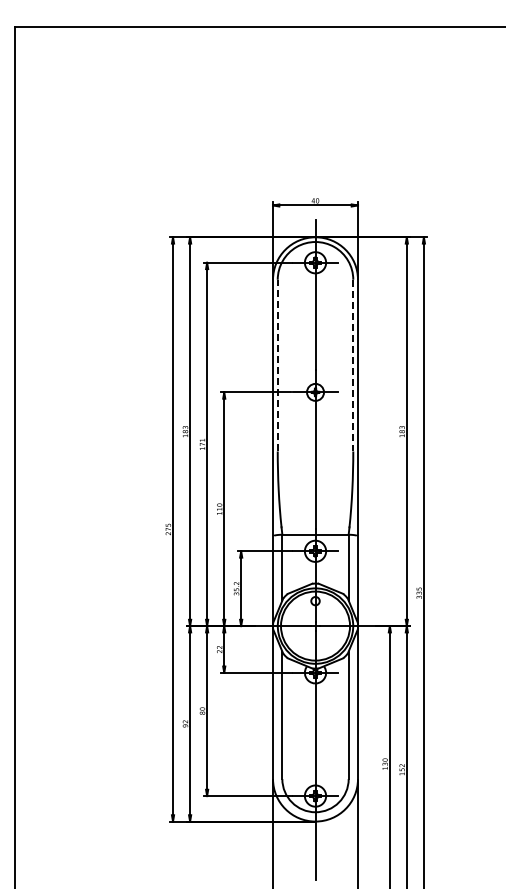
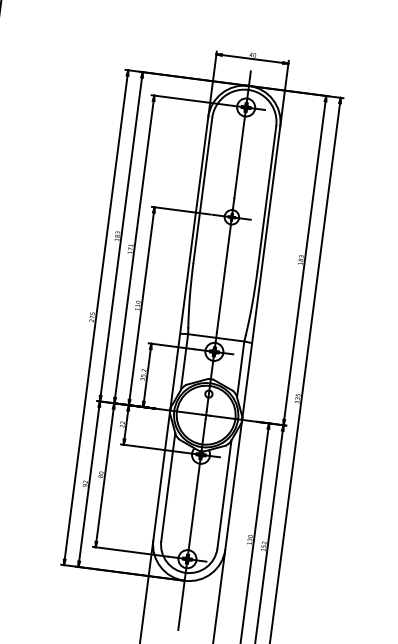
line: (277, 365) -> (202, 190), dashed -> solid
line: (353, 365) -> (267, 198), dashed -> solid

